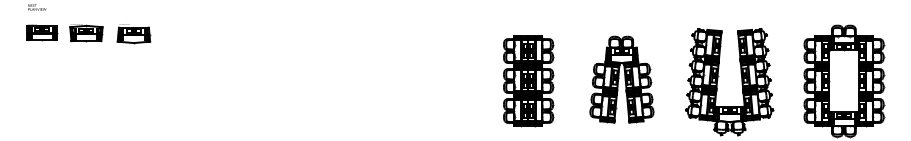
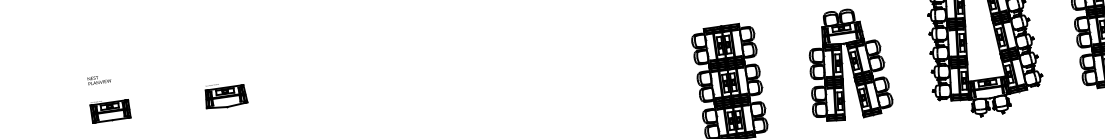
part: (86, 33) -> (166, 103), removed

